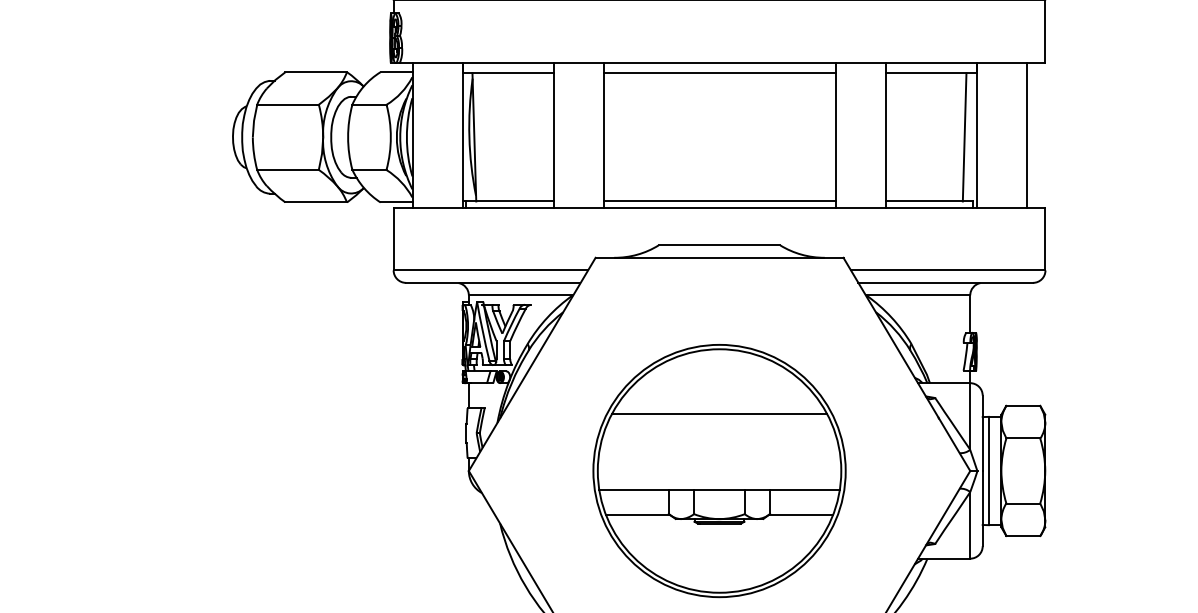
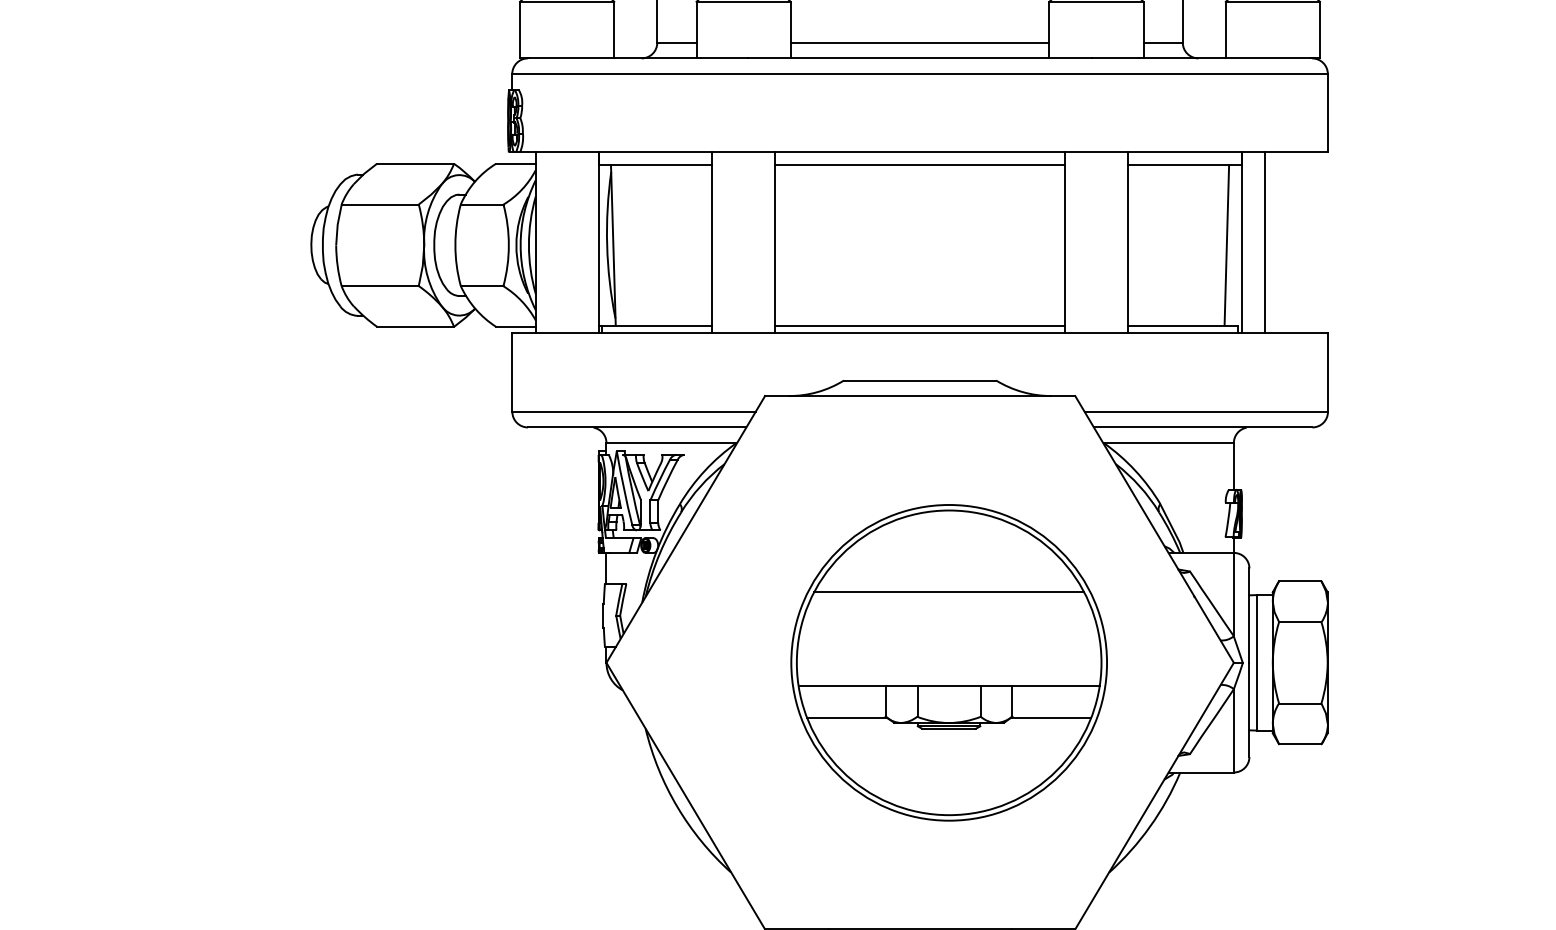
line: (1026, 135) -> (1265, 242), moved
part: (719, 470) -> (948, 662), moved

